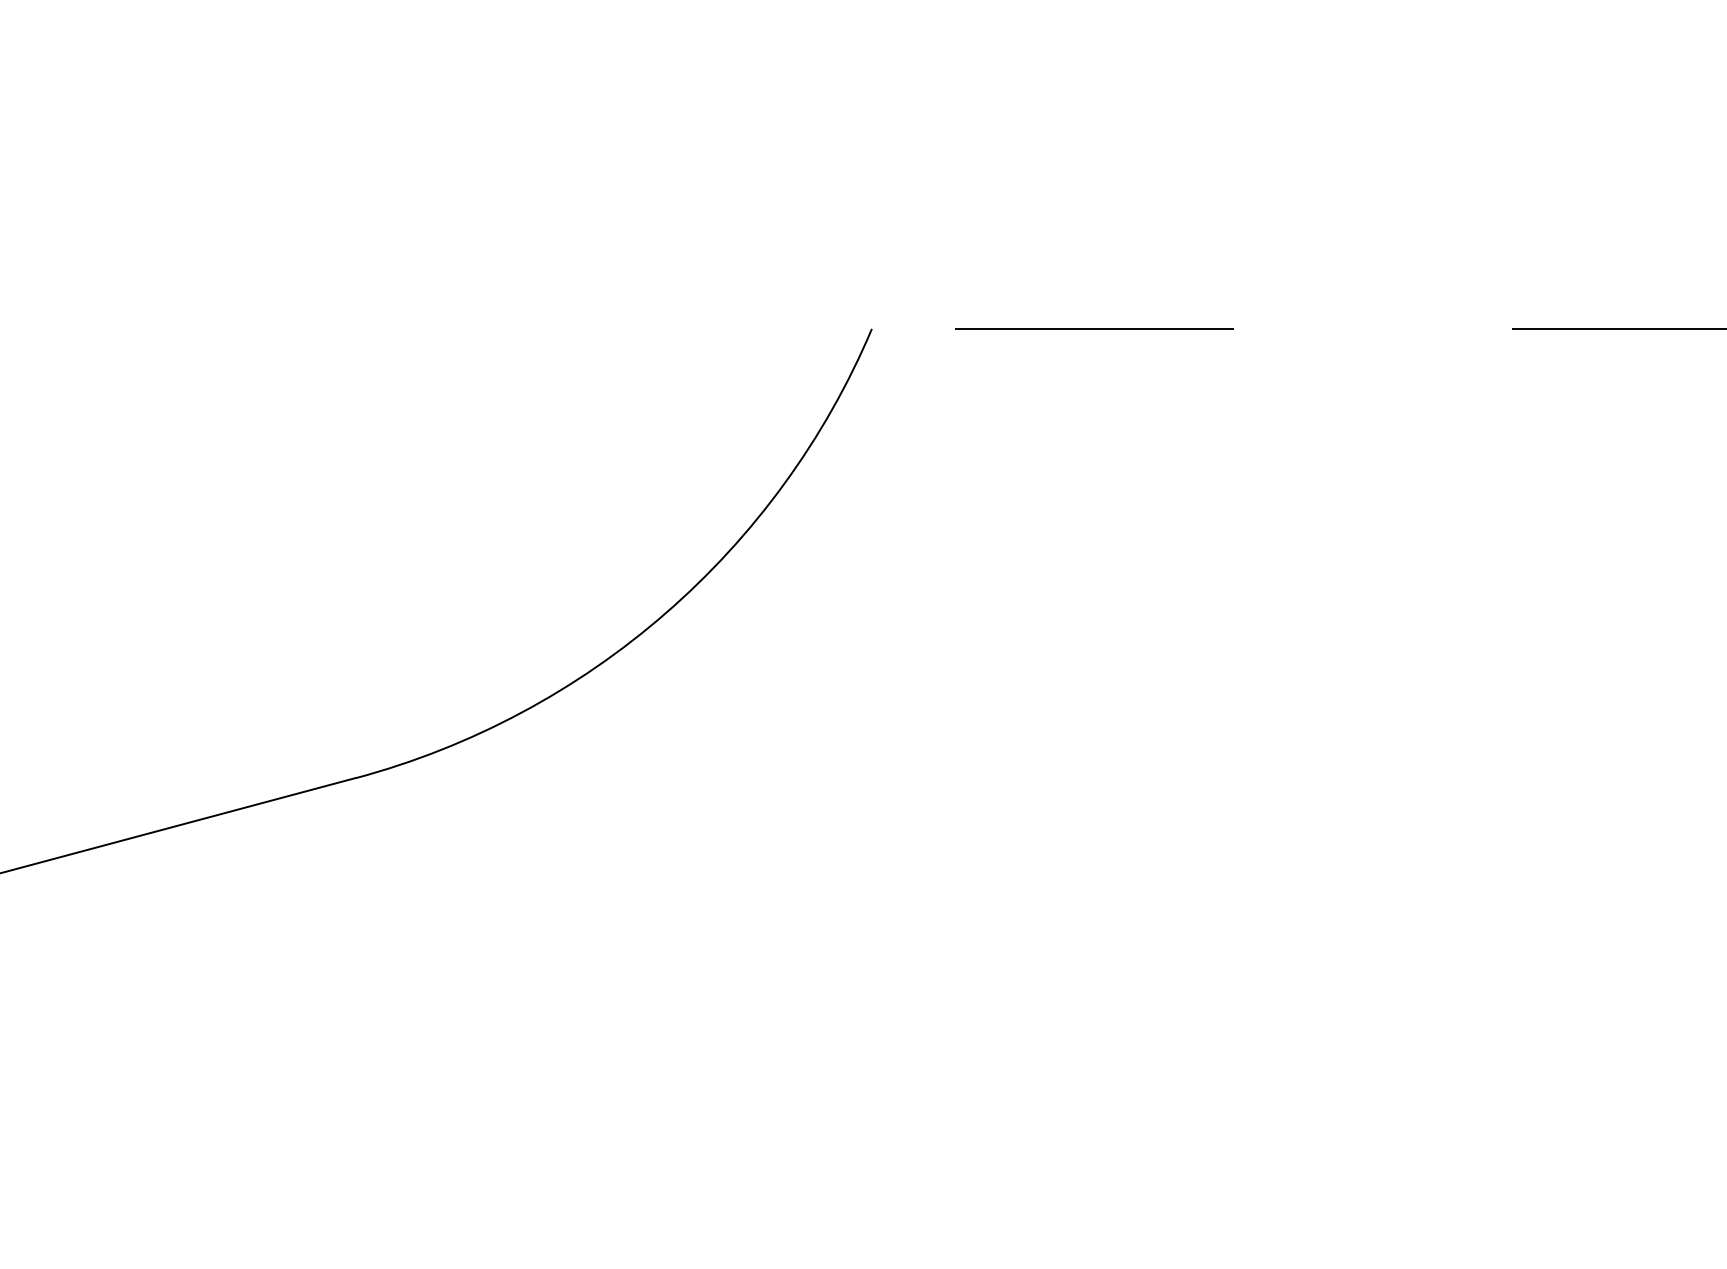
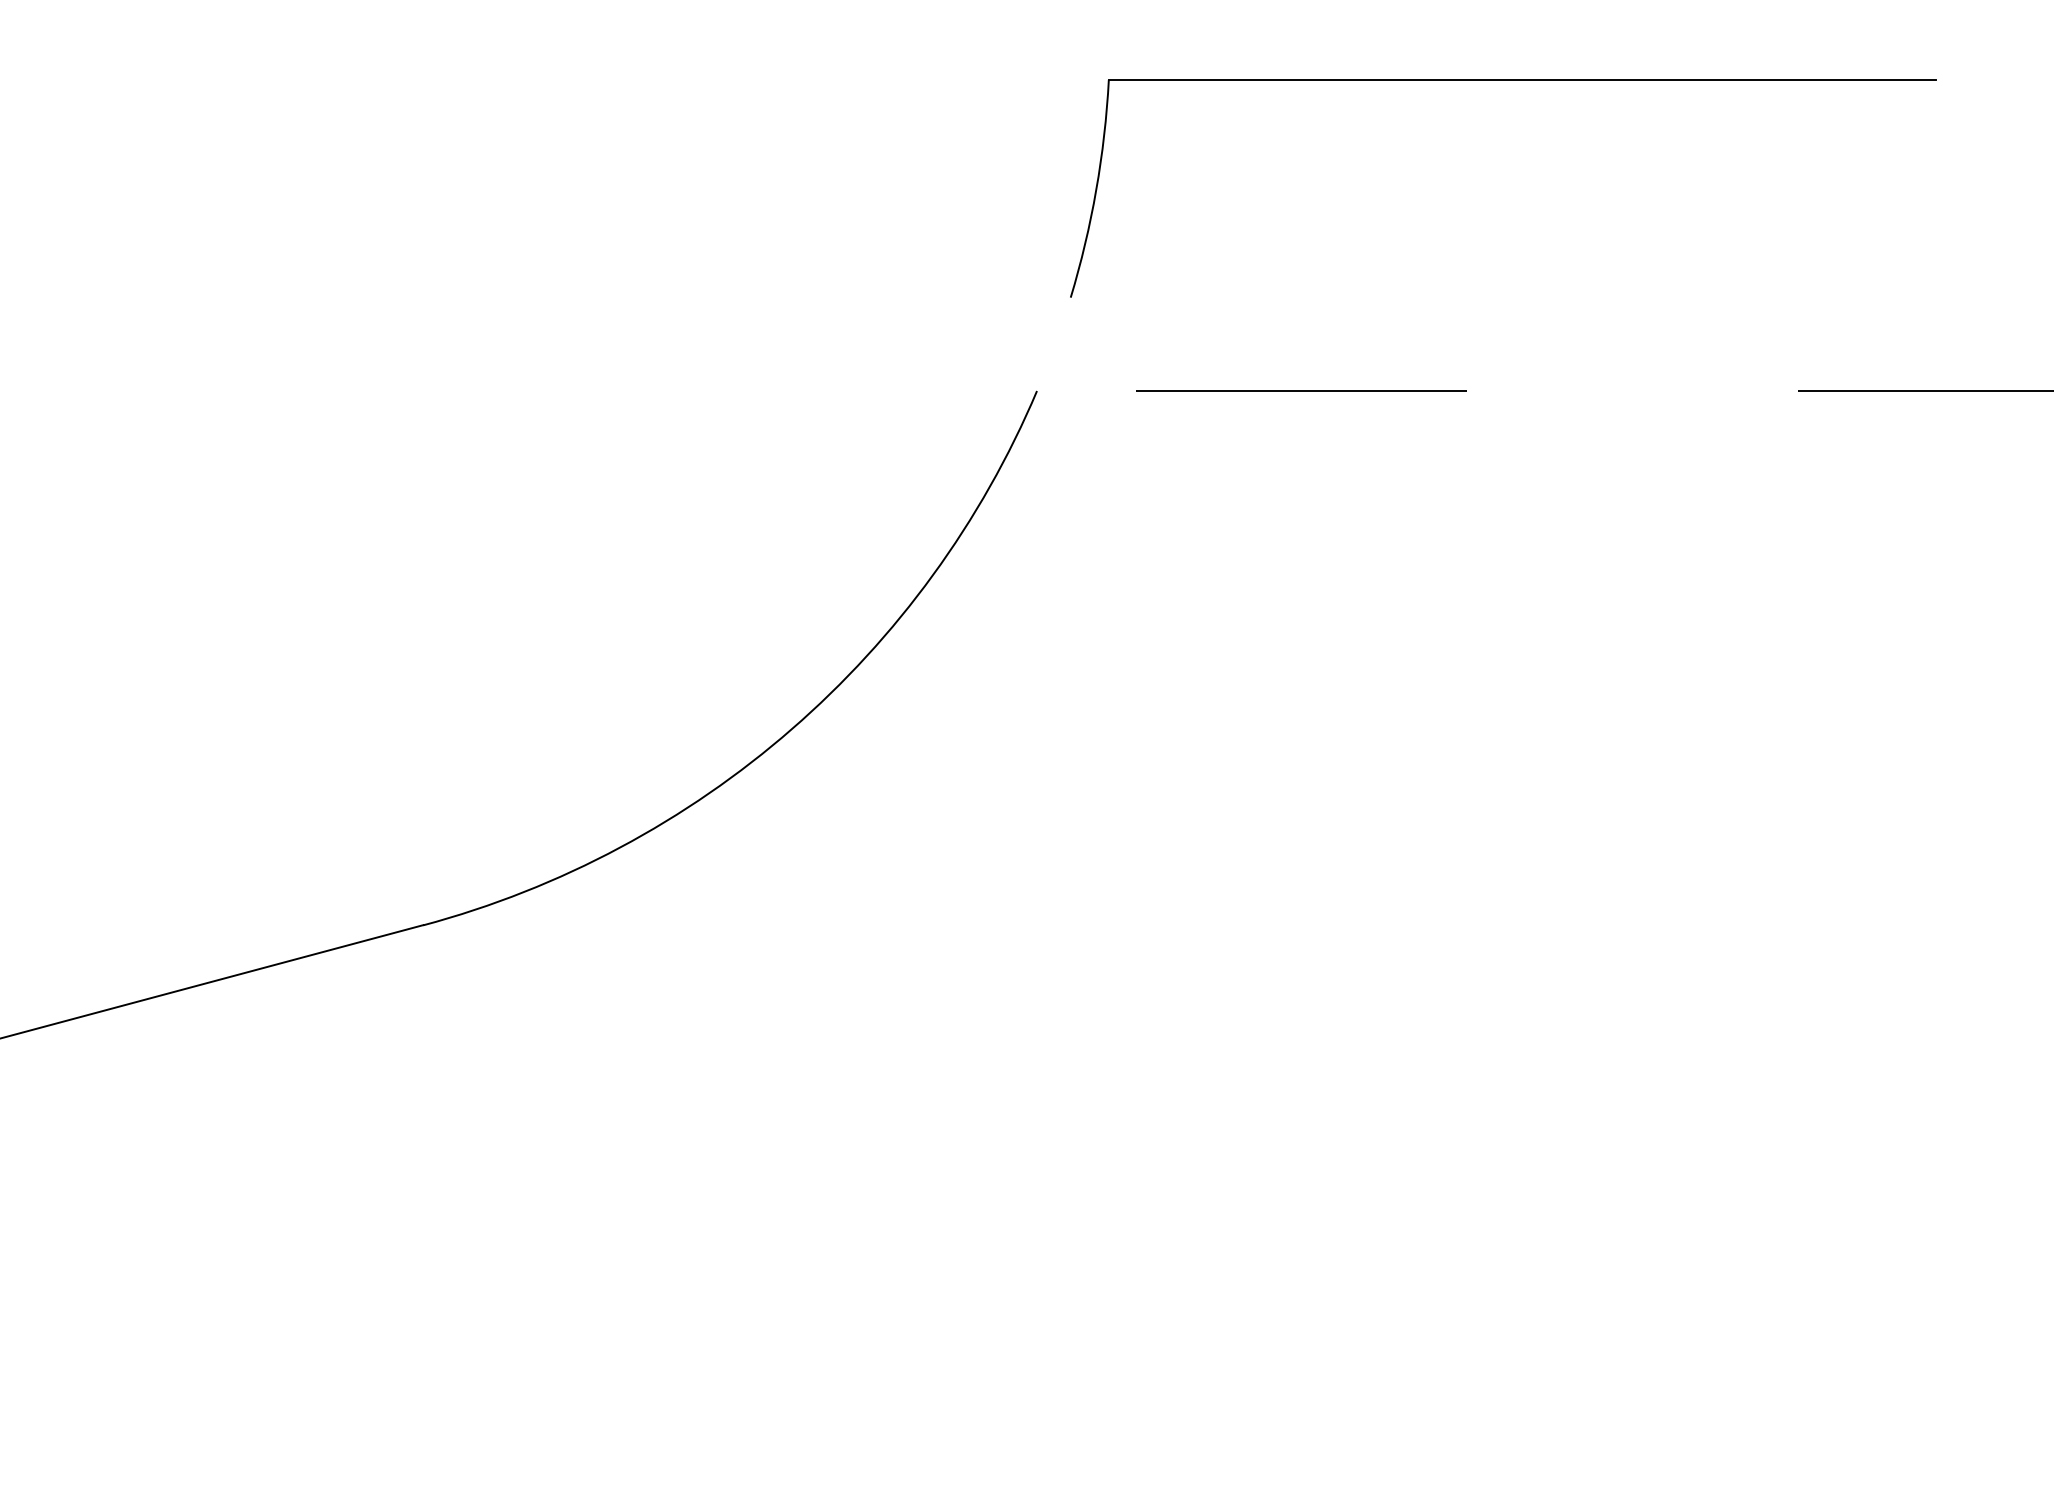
part: (1263, 67) -> (1502, 80), added

